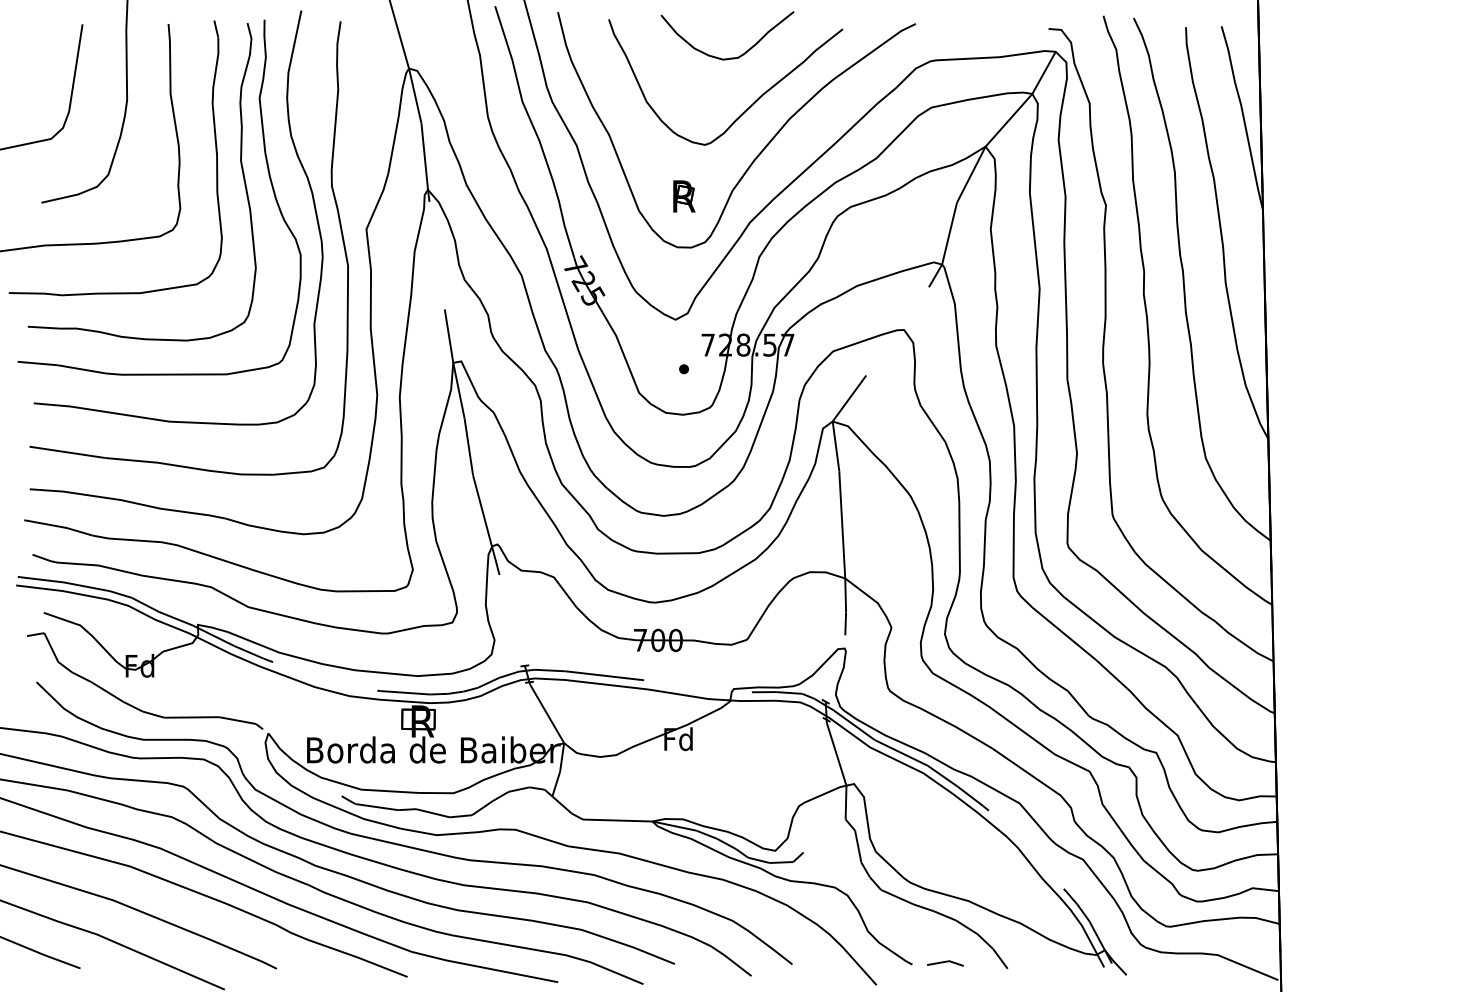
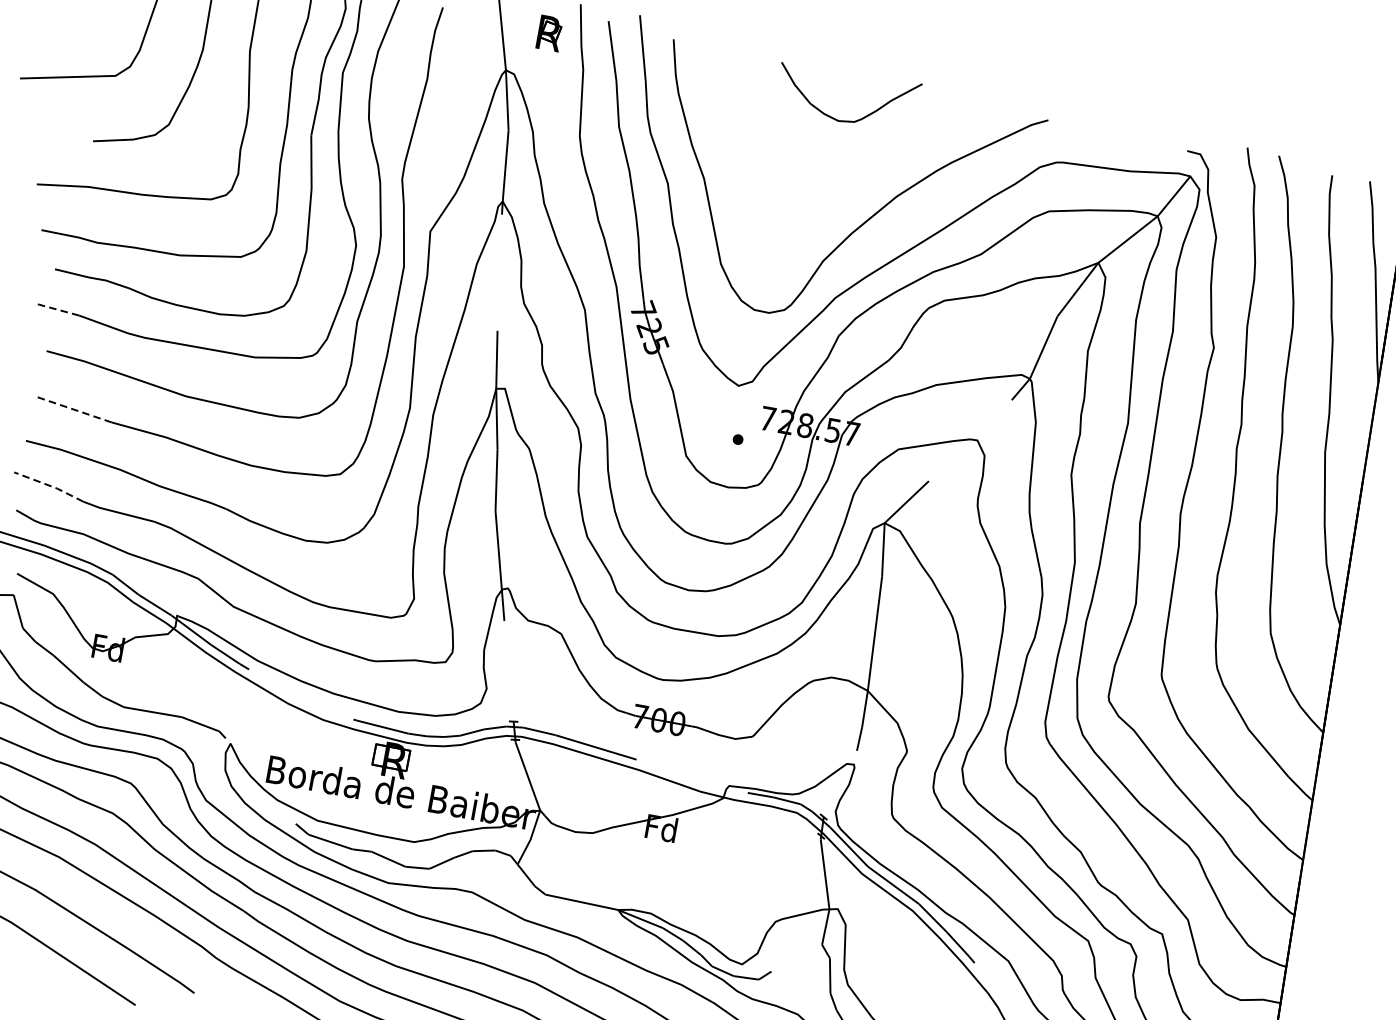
curve: (749, 106) -> (857, 175), removed
part: (684, 196) -> (550, 33), moved
line: (37, 363) -> (58, 309), solid -> dashed
line: (67, 452) -> (72, 409), solid -> dashed
line: (59, 526) -> (50, 485), solid -> dashed

